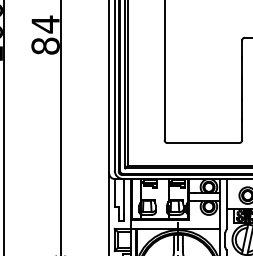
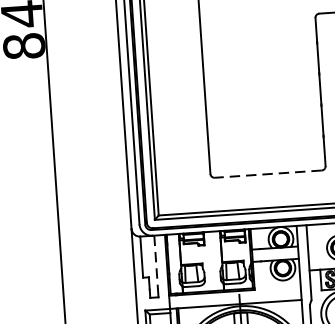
line: (202, 142) -> (266, 173), solid -> dashed
line: (124, 197) -> (156, 263), solid -> dashed

